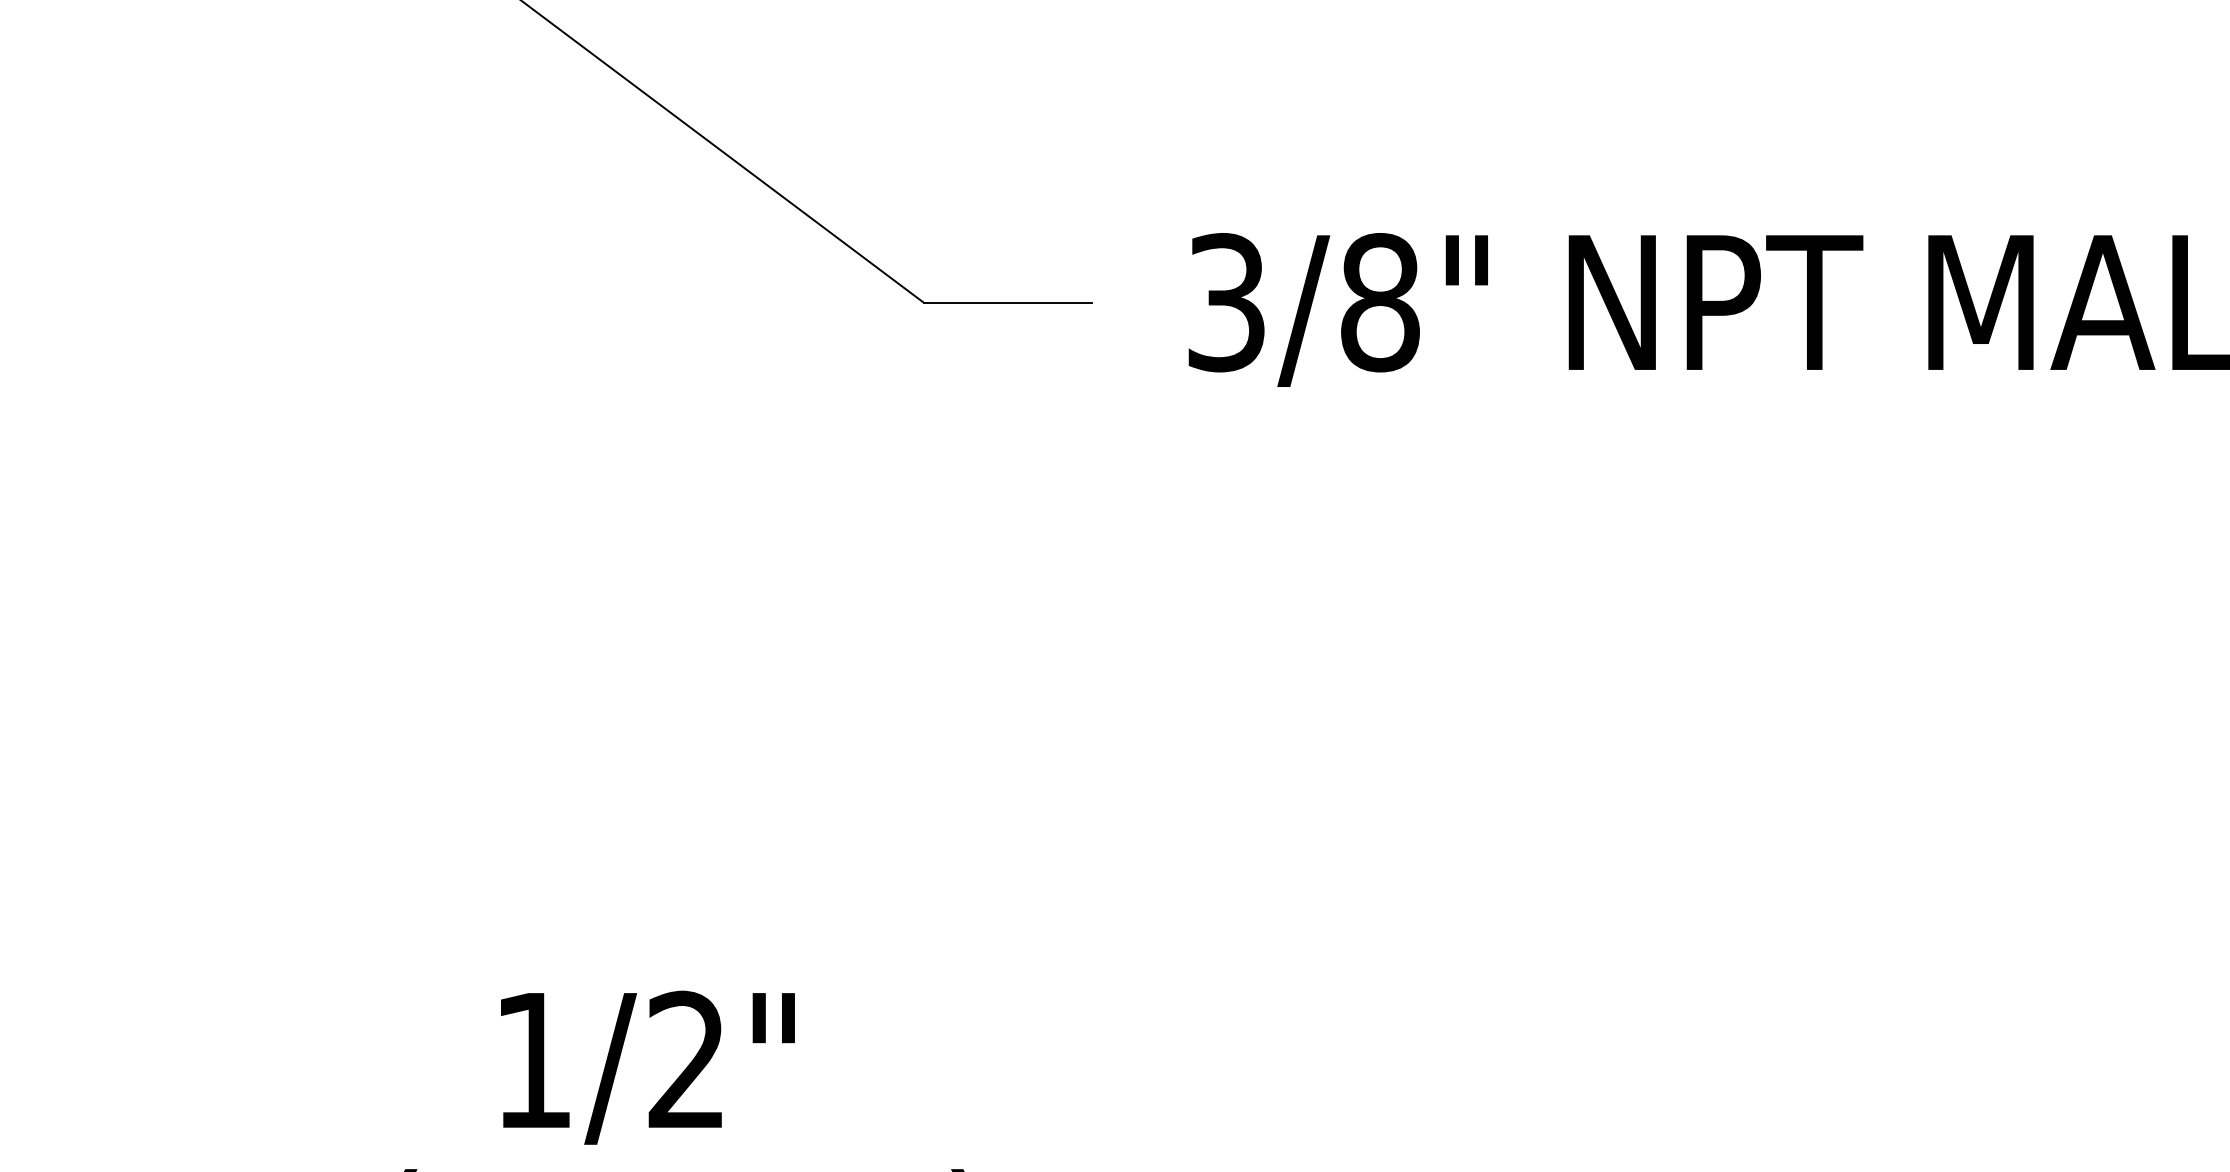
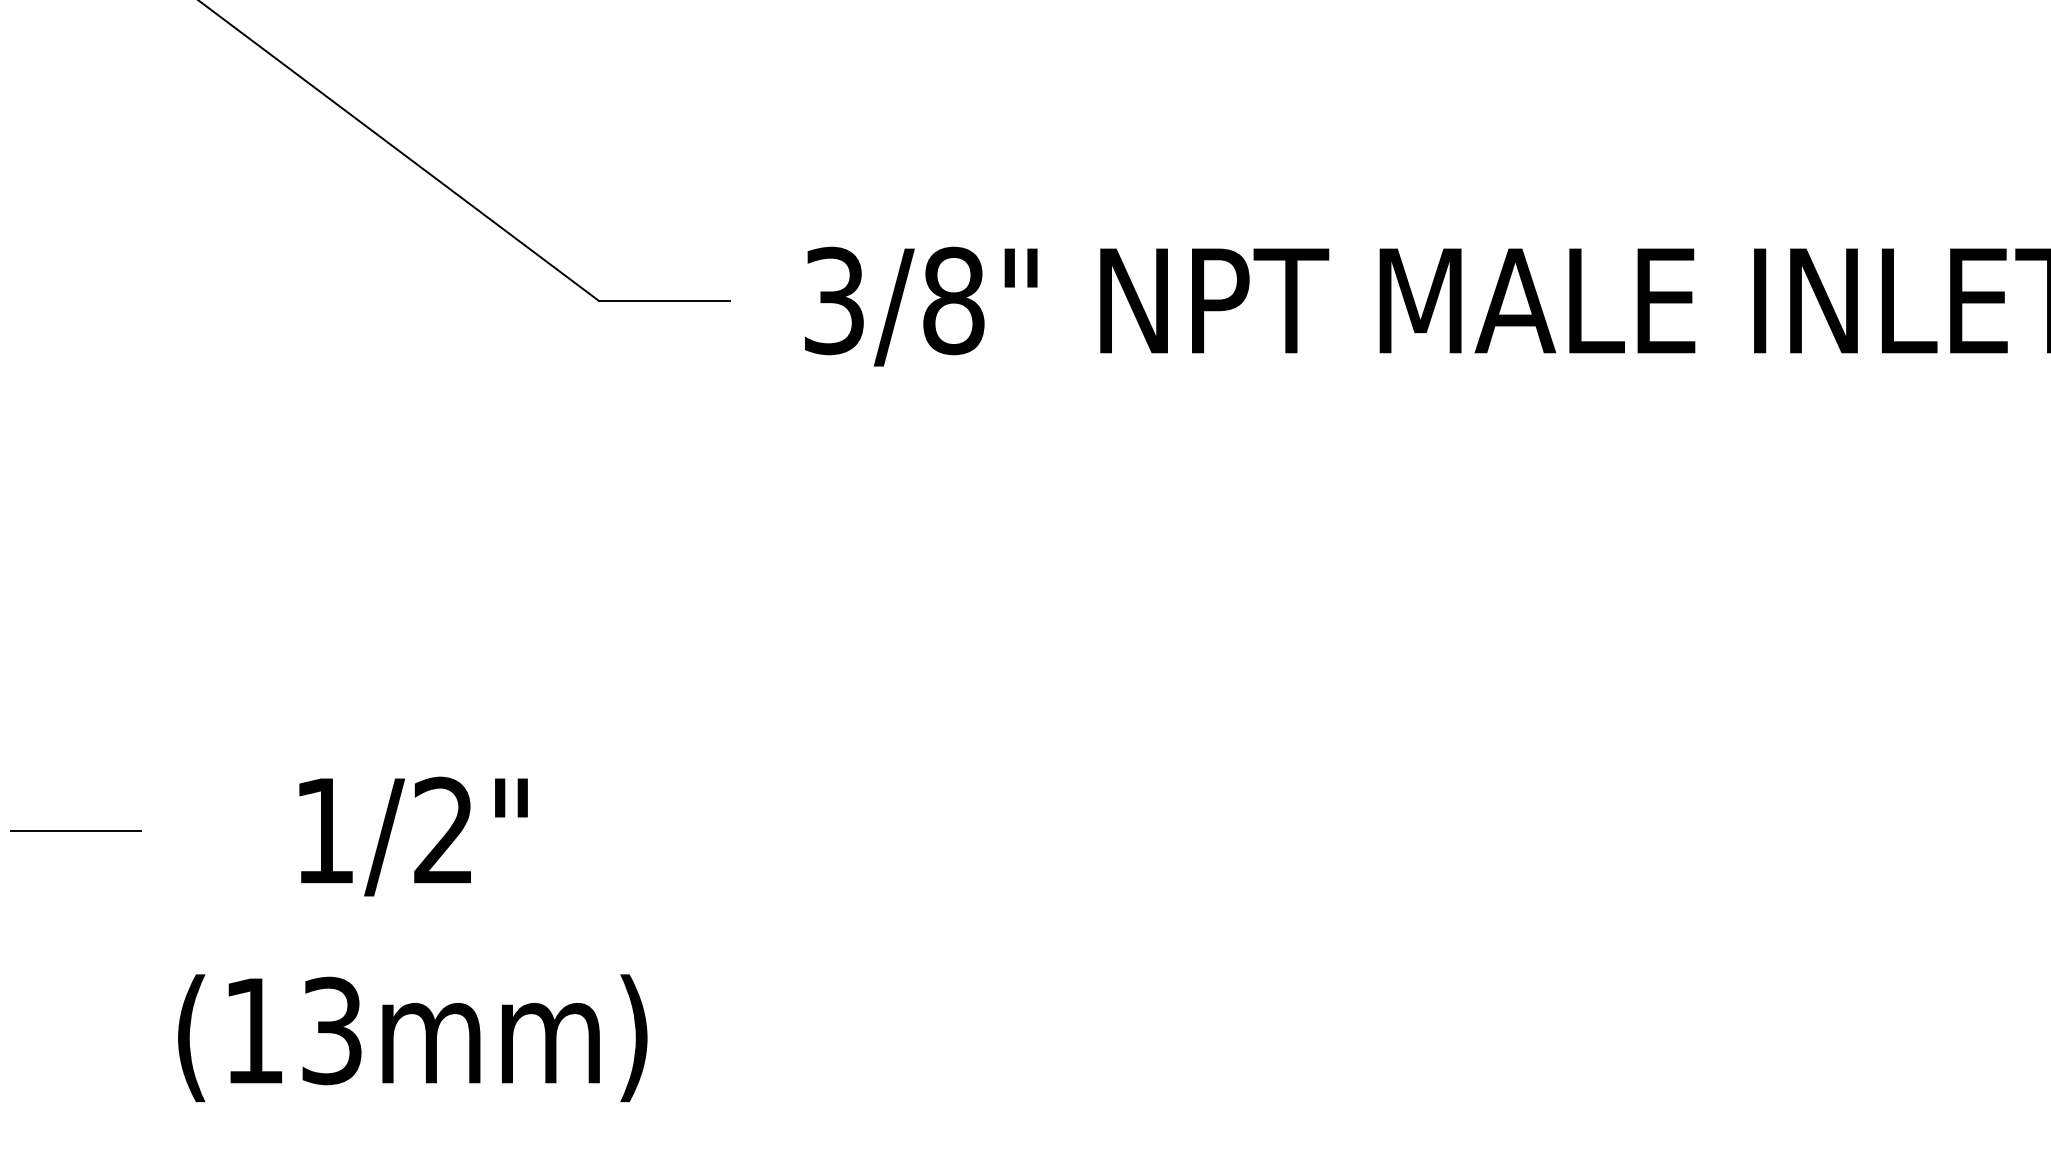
line: (250, 984) -> (75, 830), added
text: (647, 1067) -> (413, 836), moved

